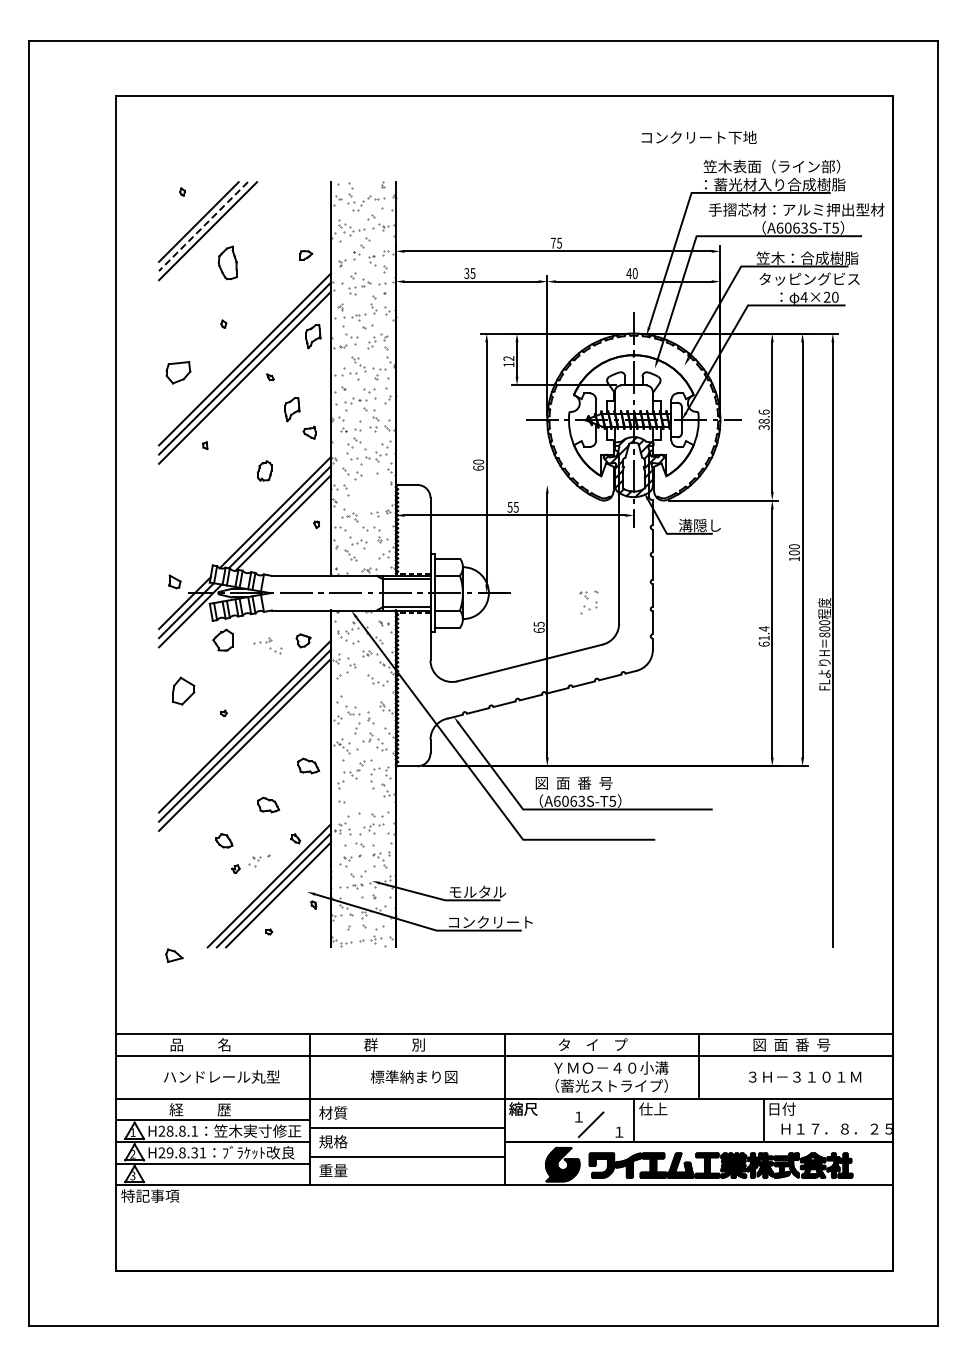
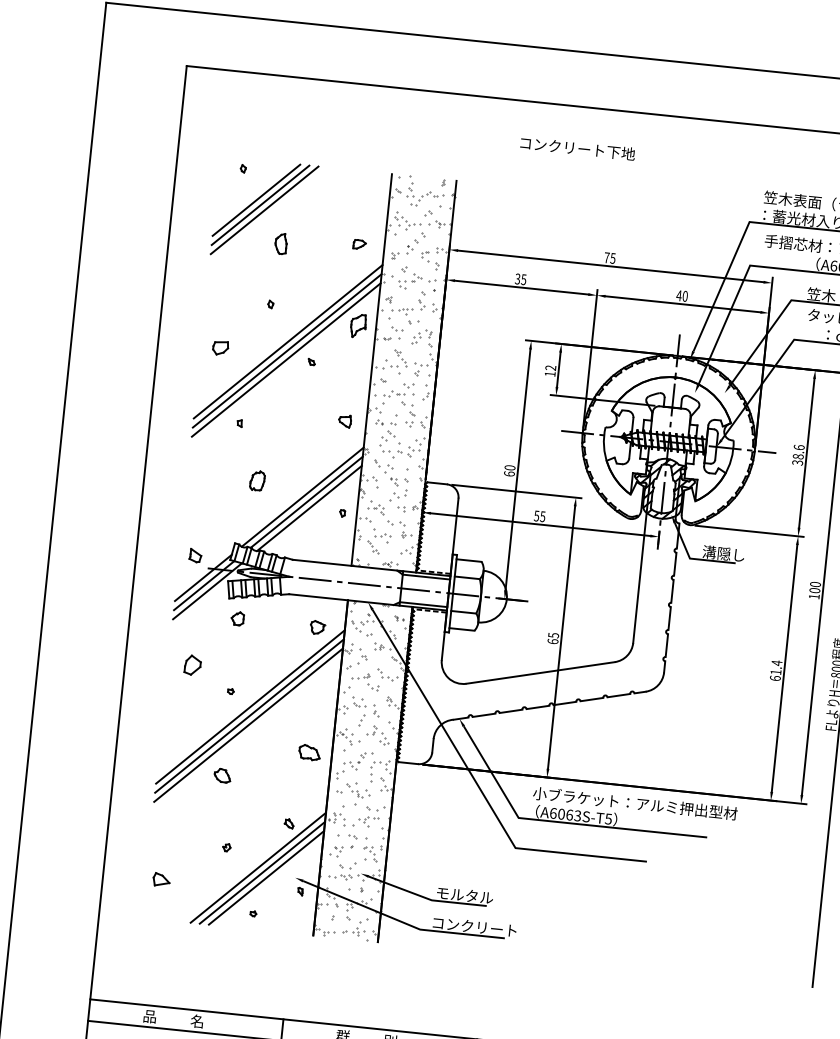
text: (698, 137) -> (577, 148), moved
line: (203, 226) -> (260, 205), dashed -> solid
part: (227, 262) -> (280, 243), size x0.62
part: (178, 372) -> (220, 347), size x0.62
part: (292, 409) -> (330, 396), removed
part: (264, 470) -> (257, 480), moved
line: (487, 484) -> (516, 491), added
part: (588, 602) -> (398, 489), moved
part: (223, 639) -> (238, 618), size x0.62
part: (267, 645) -> (365, 681), moved
part: (182, 690) -> (192, 664), size x0.71
text: (637, 782) -> (635, 802), 図  面  番  号 -> 小ブラケット：アルミ押出型材
part: (360, 798) -> (357, 790), added
part: (268, 804) -> (265, 786), removed
part: (224, 840) -> (222, 775), moved
part: (259, 860) -> (251, 841), removed
part: (174, 955) -> (161, 879), moved

